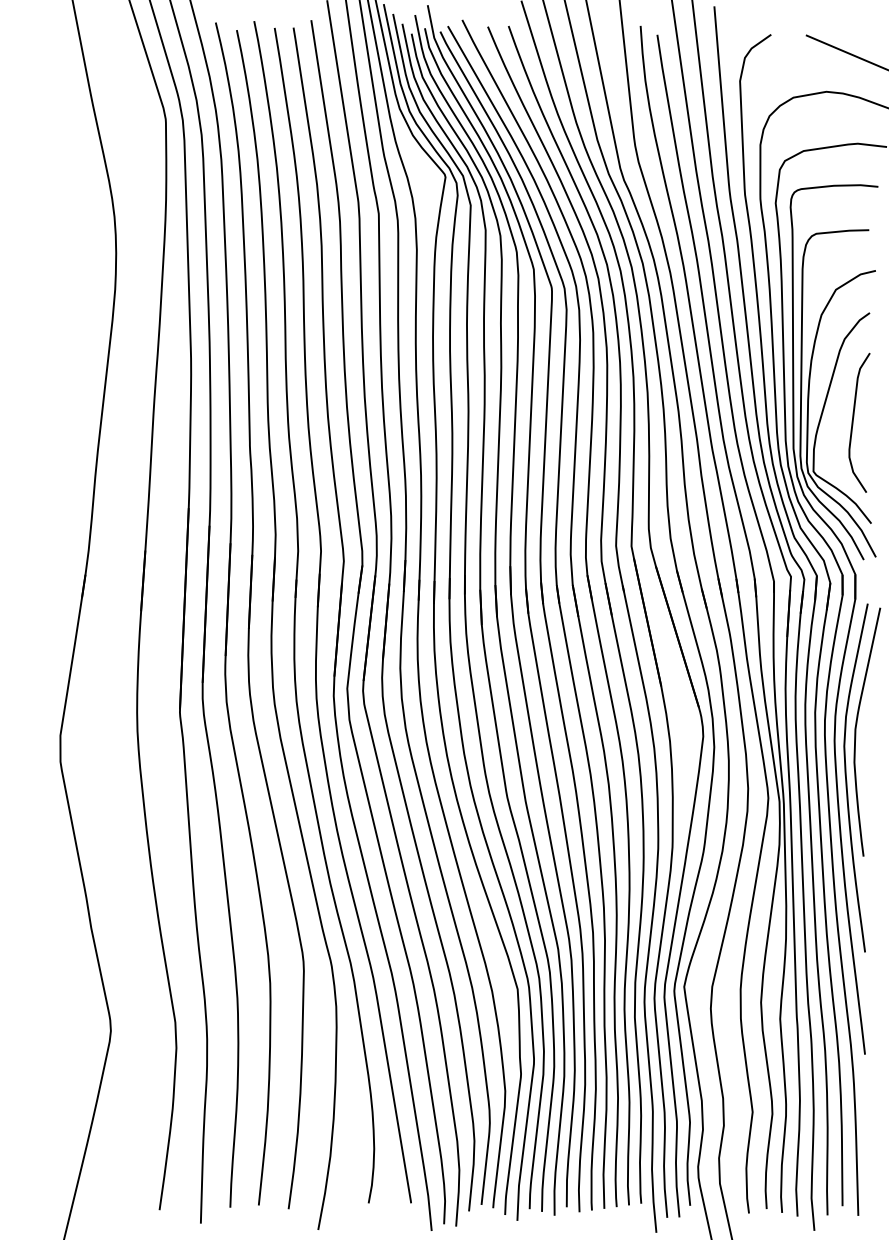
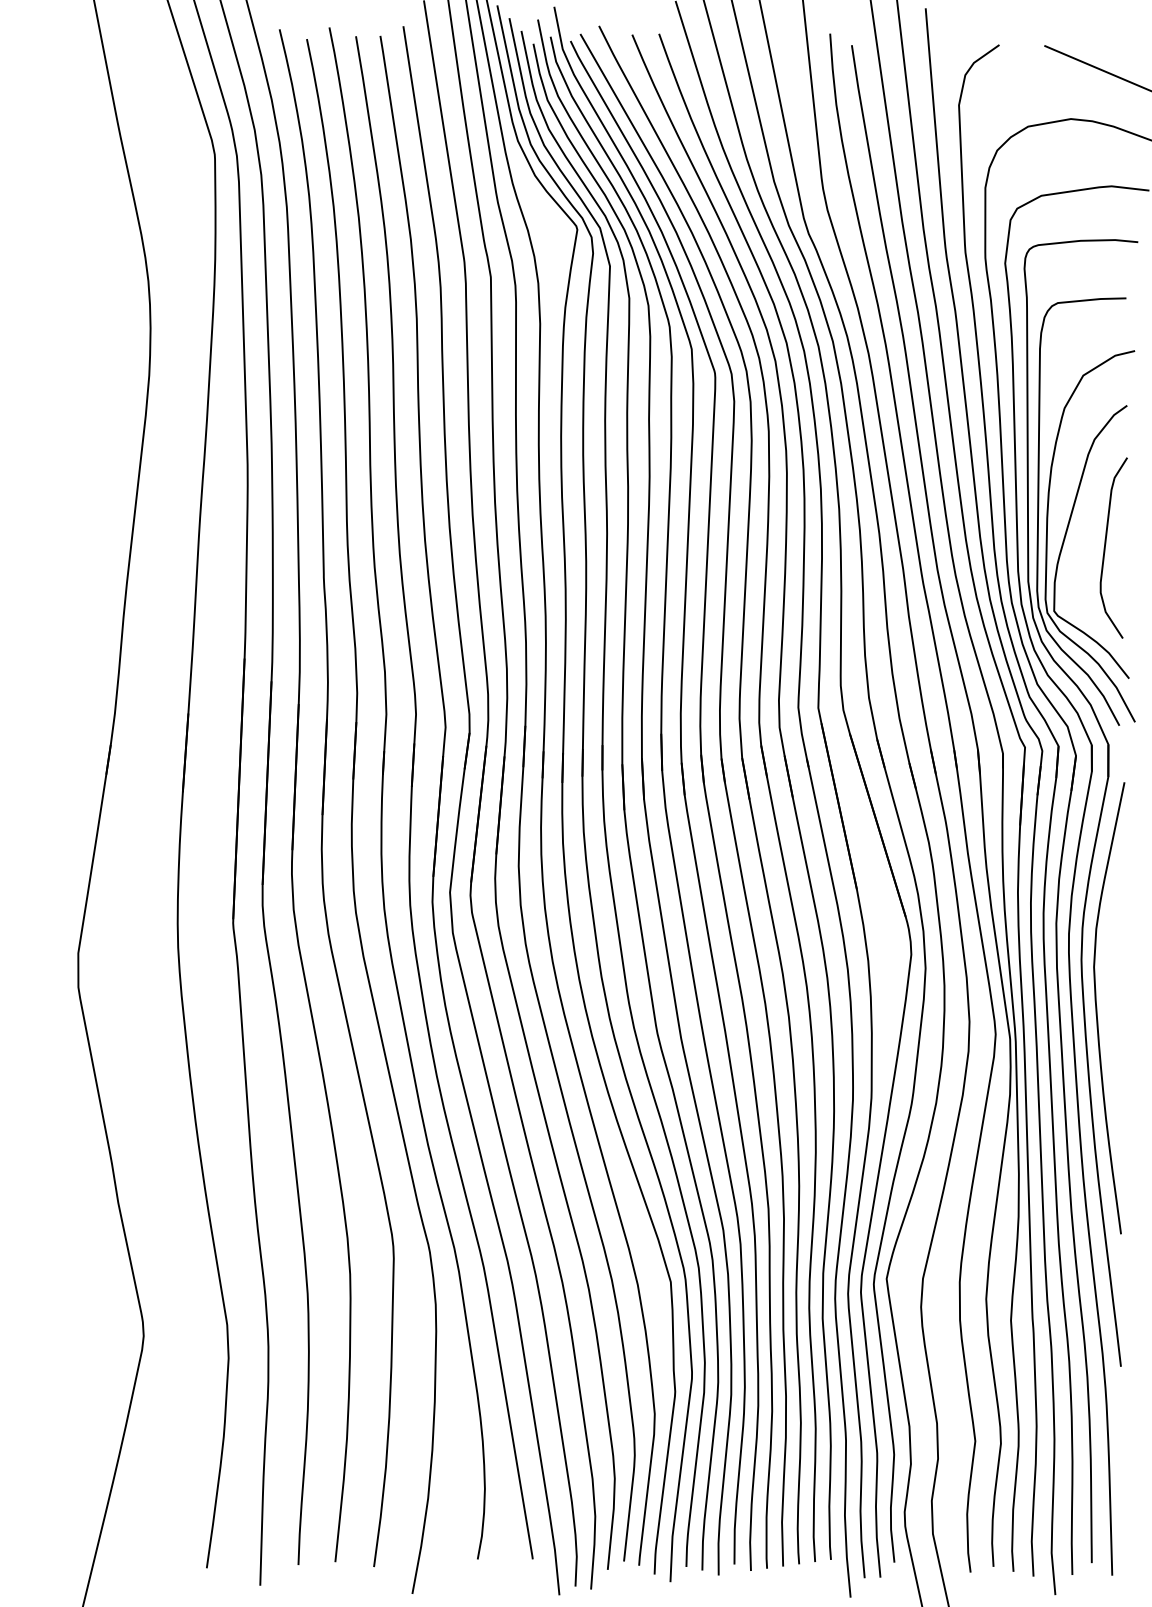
curve: (856, 731) -> (1109, 948), removed

